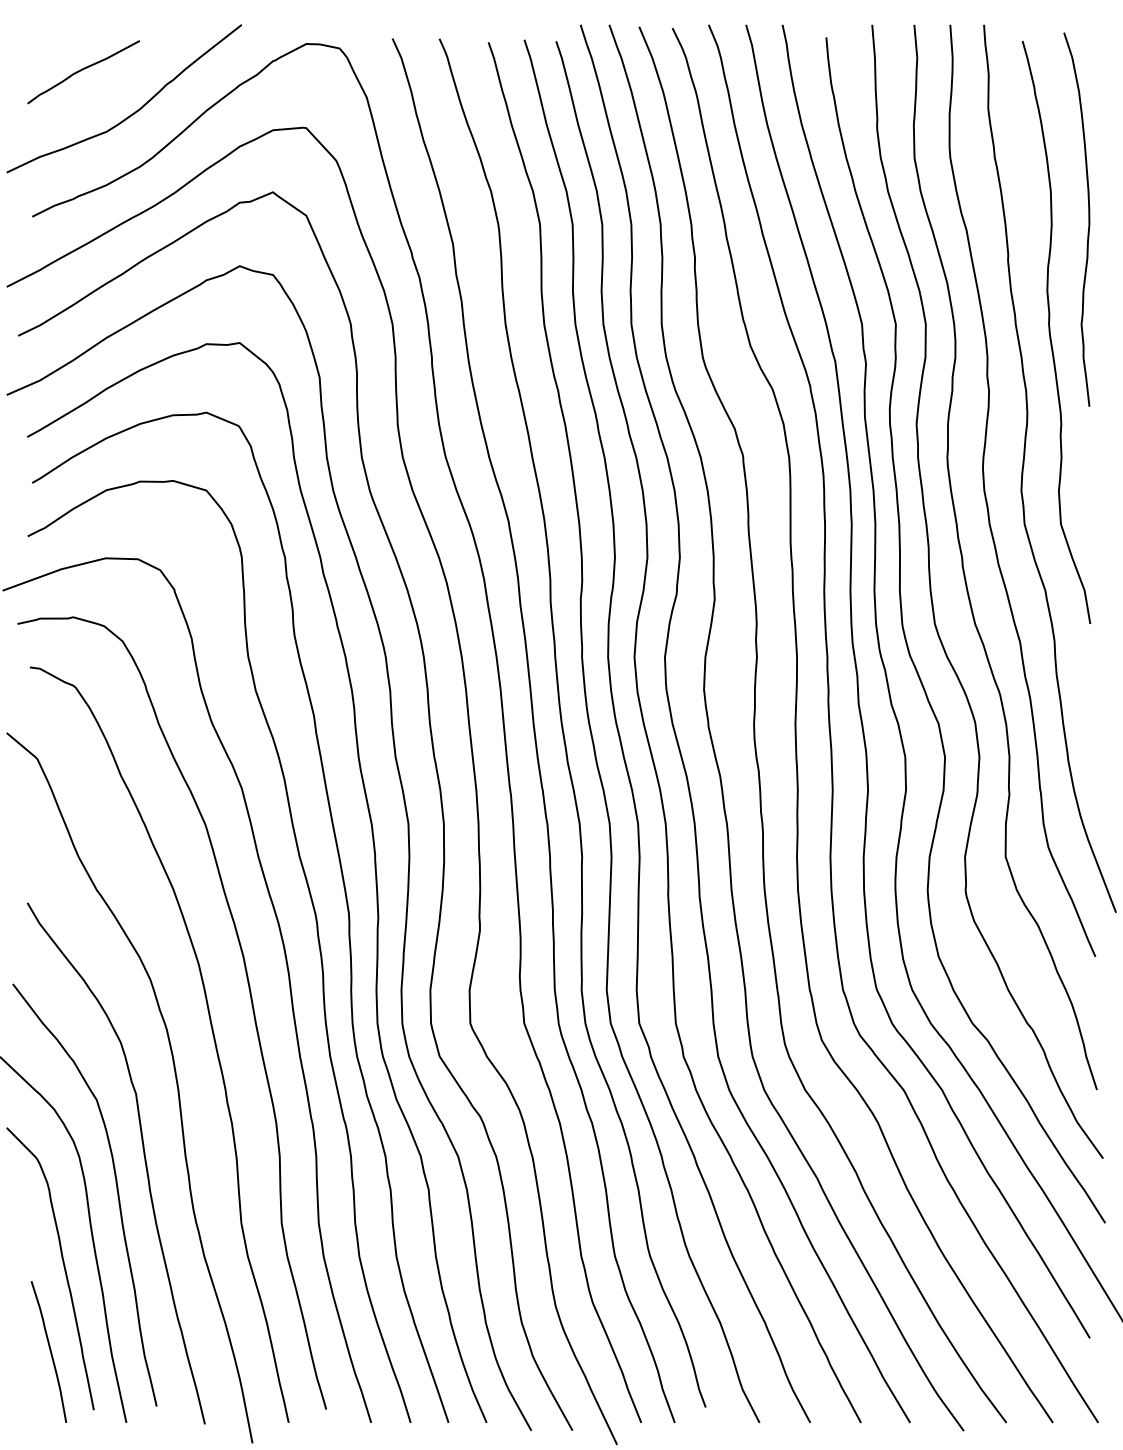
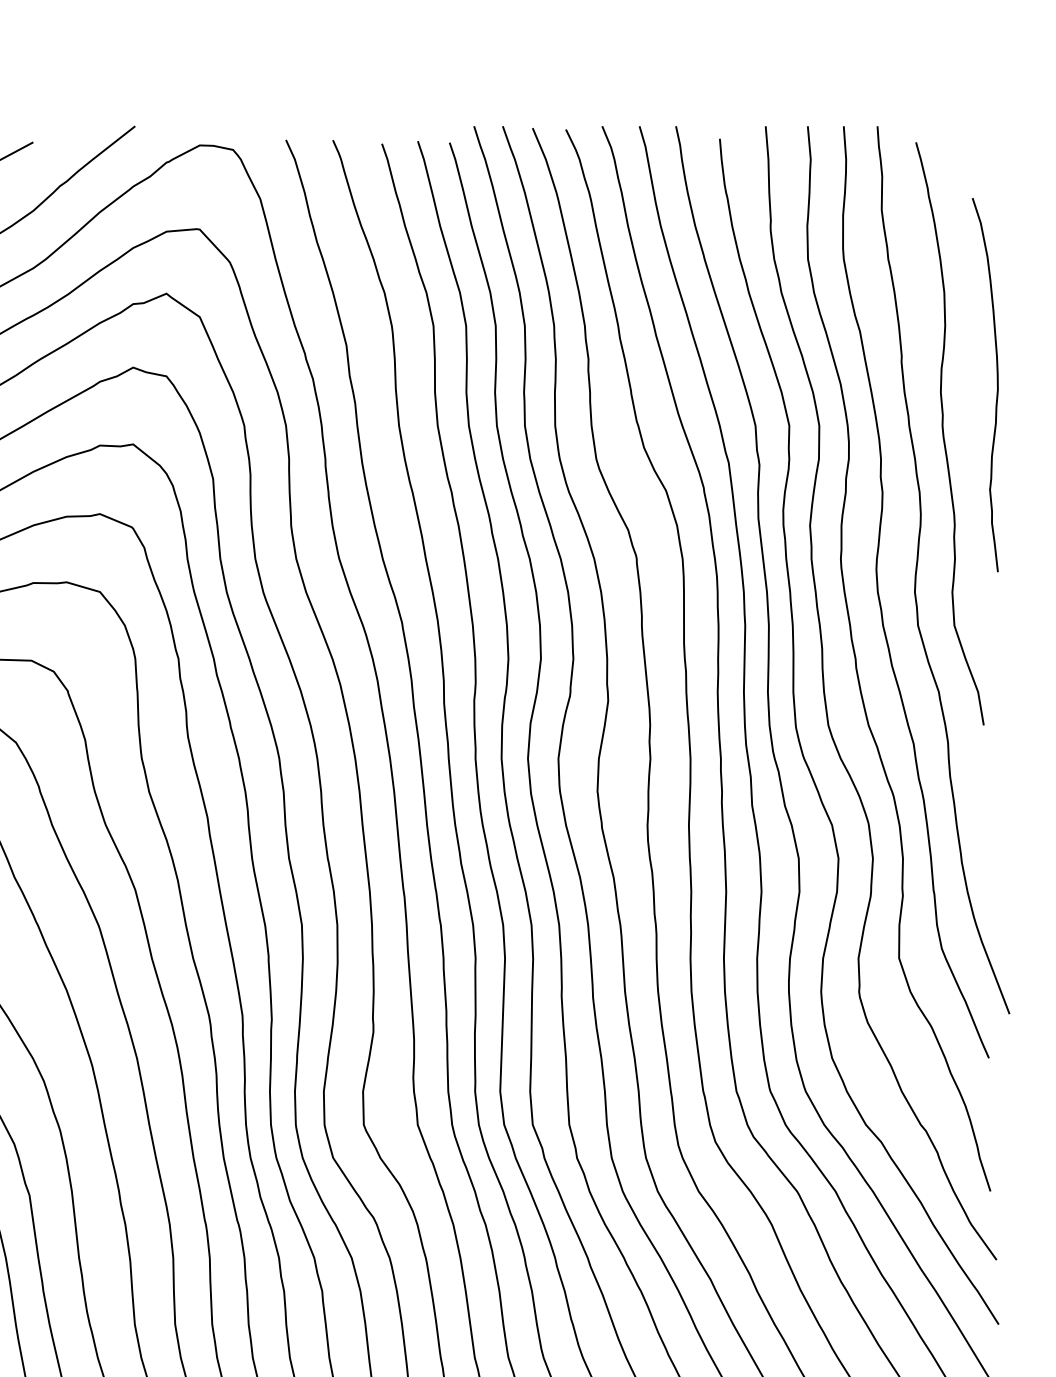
curve: (1088, 219) -> (996, 384), moved

